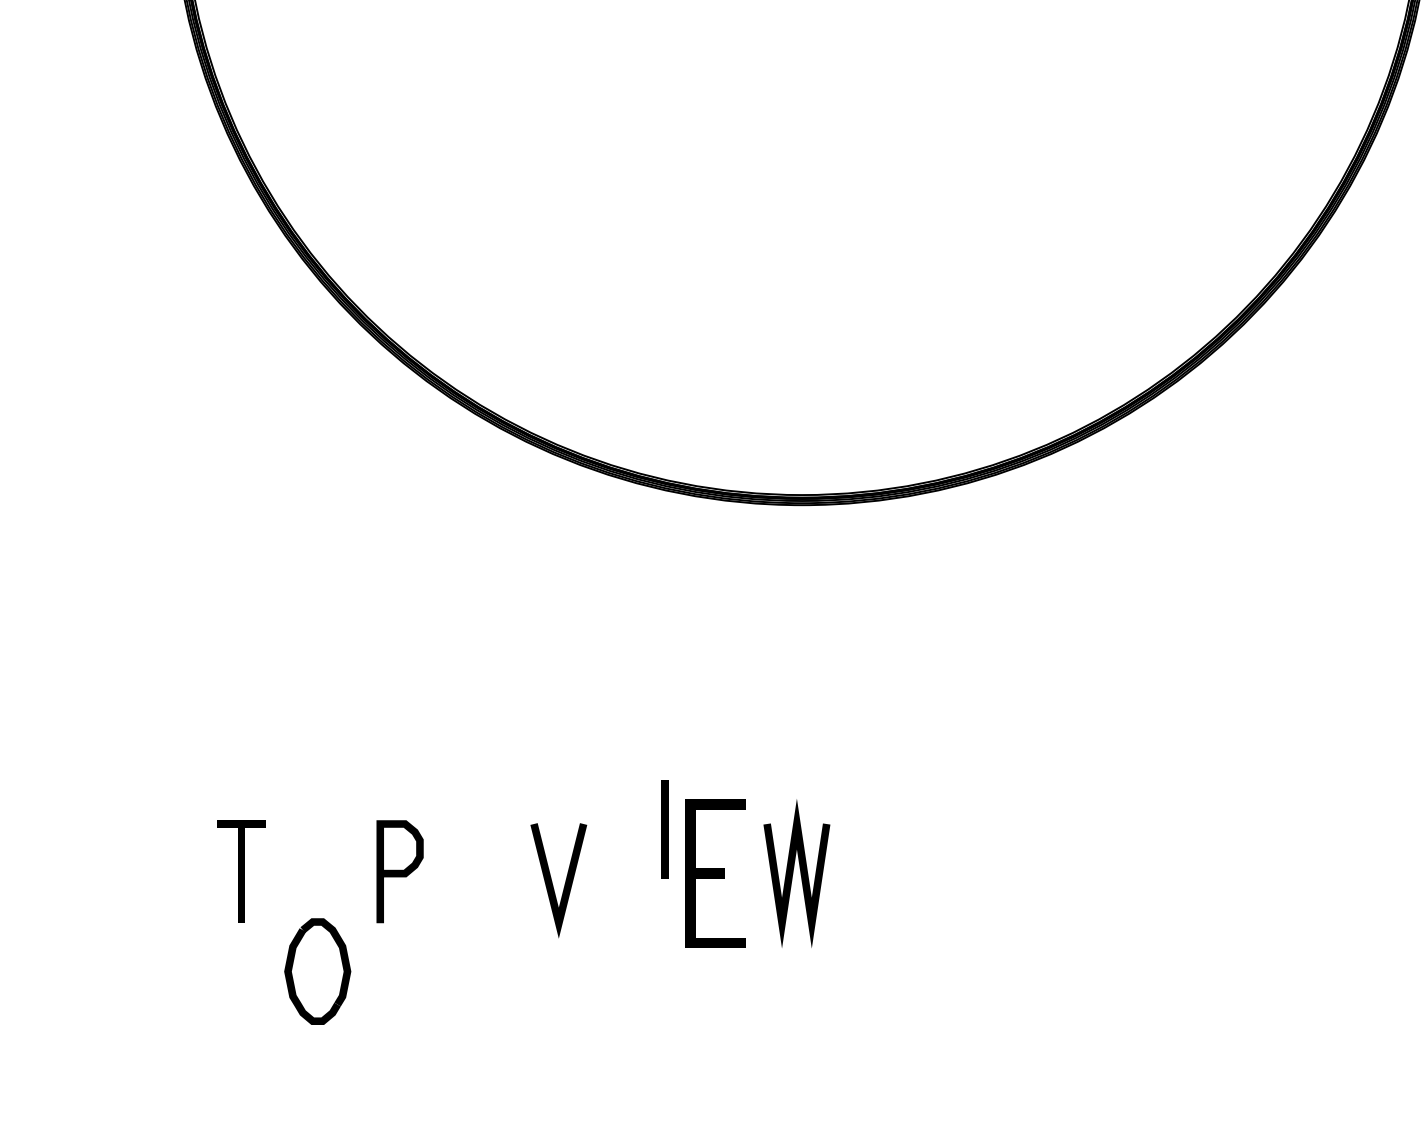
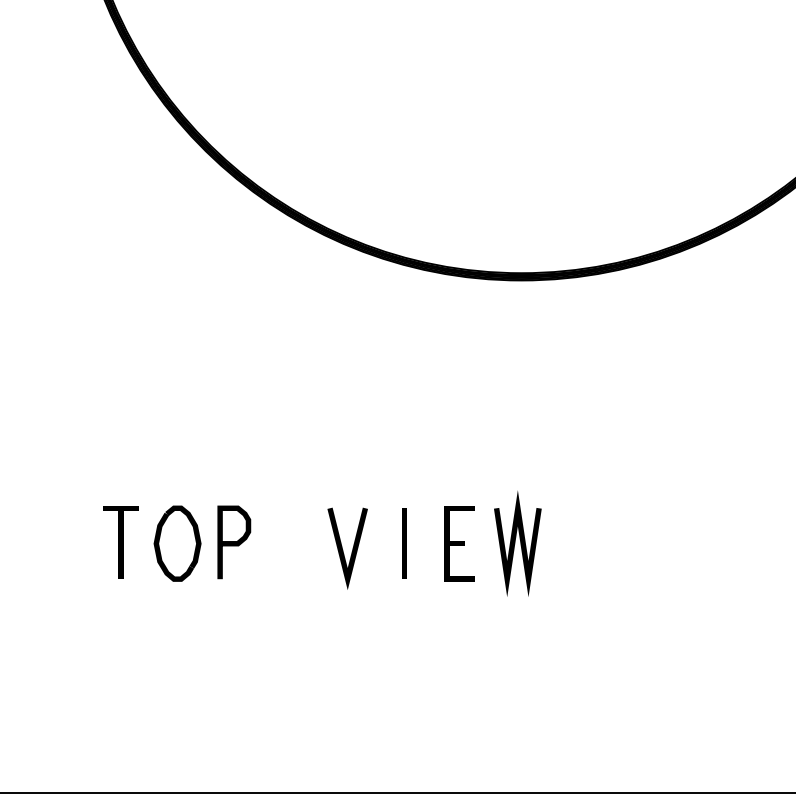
line: (664, 829) -> (403, 543), moved
part: (715, 873) -> (459, 543), size x0.71
part: (317, 971) -> (177, 543), moved

